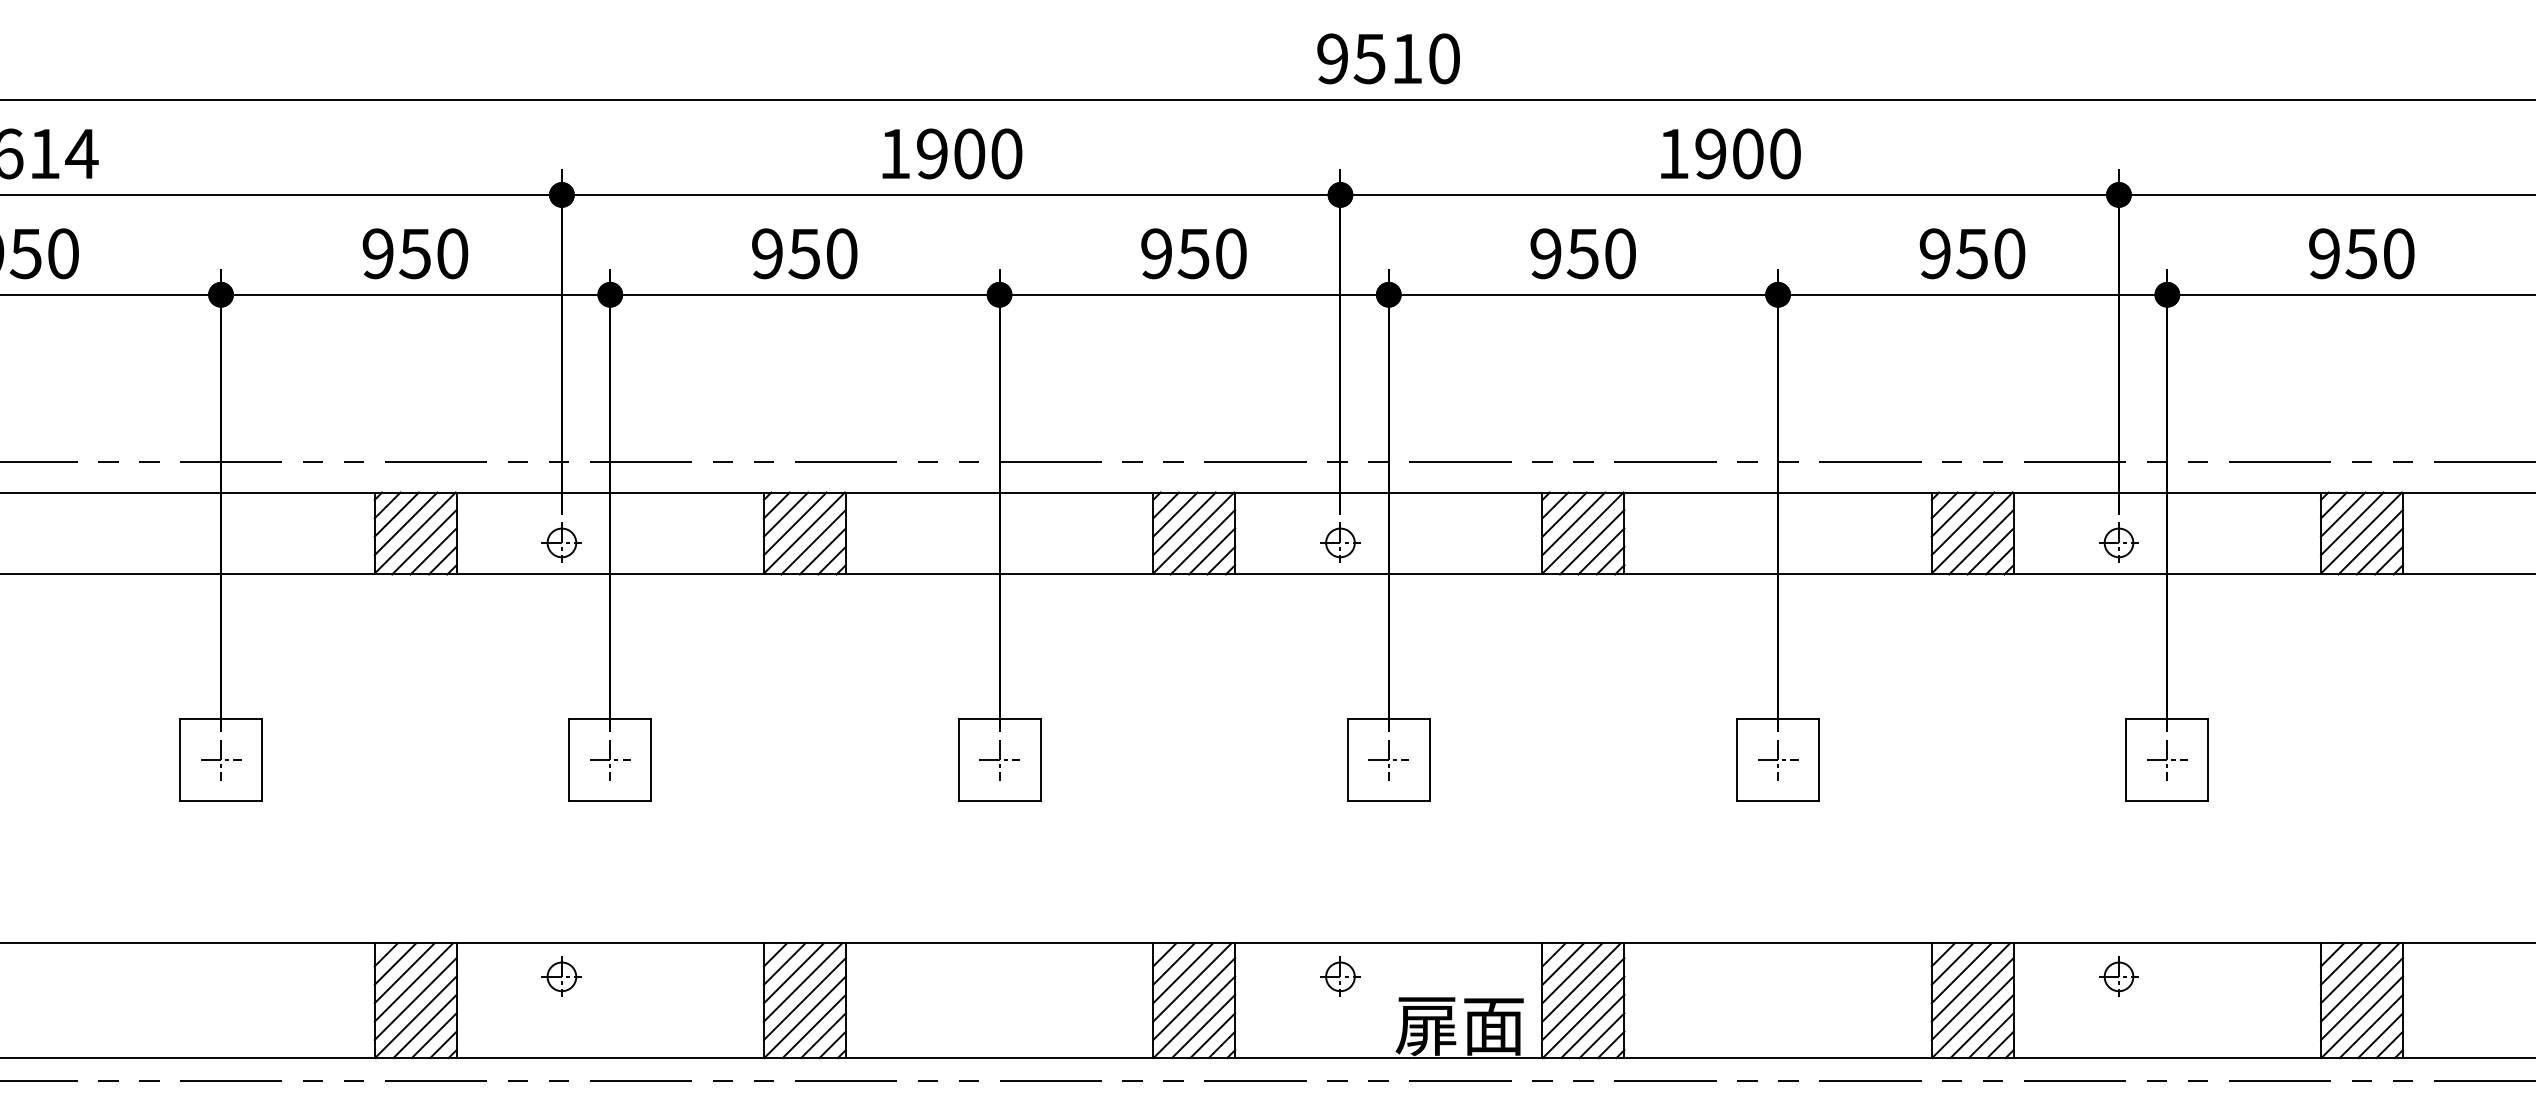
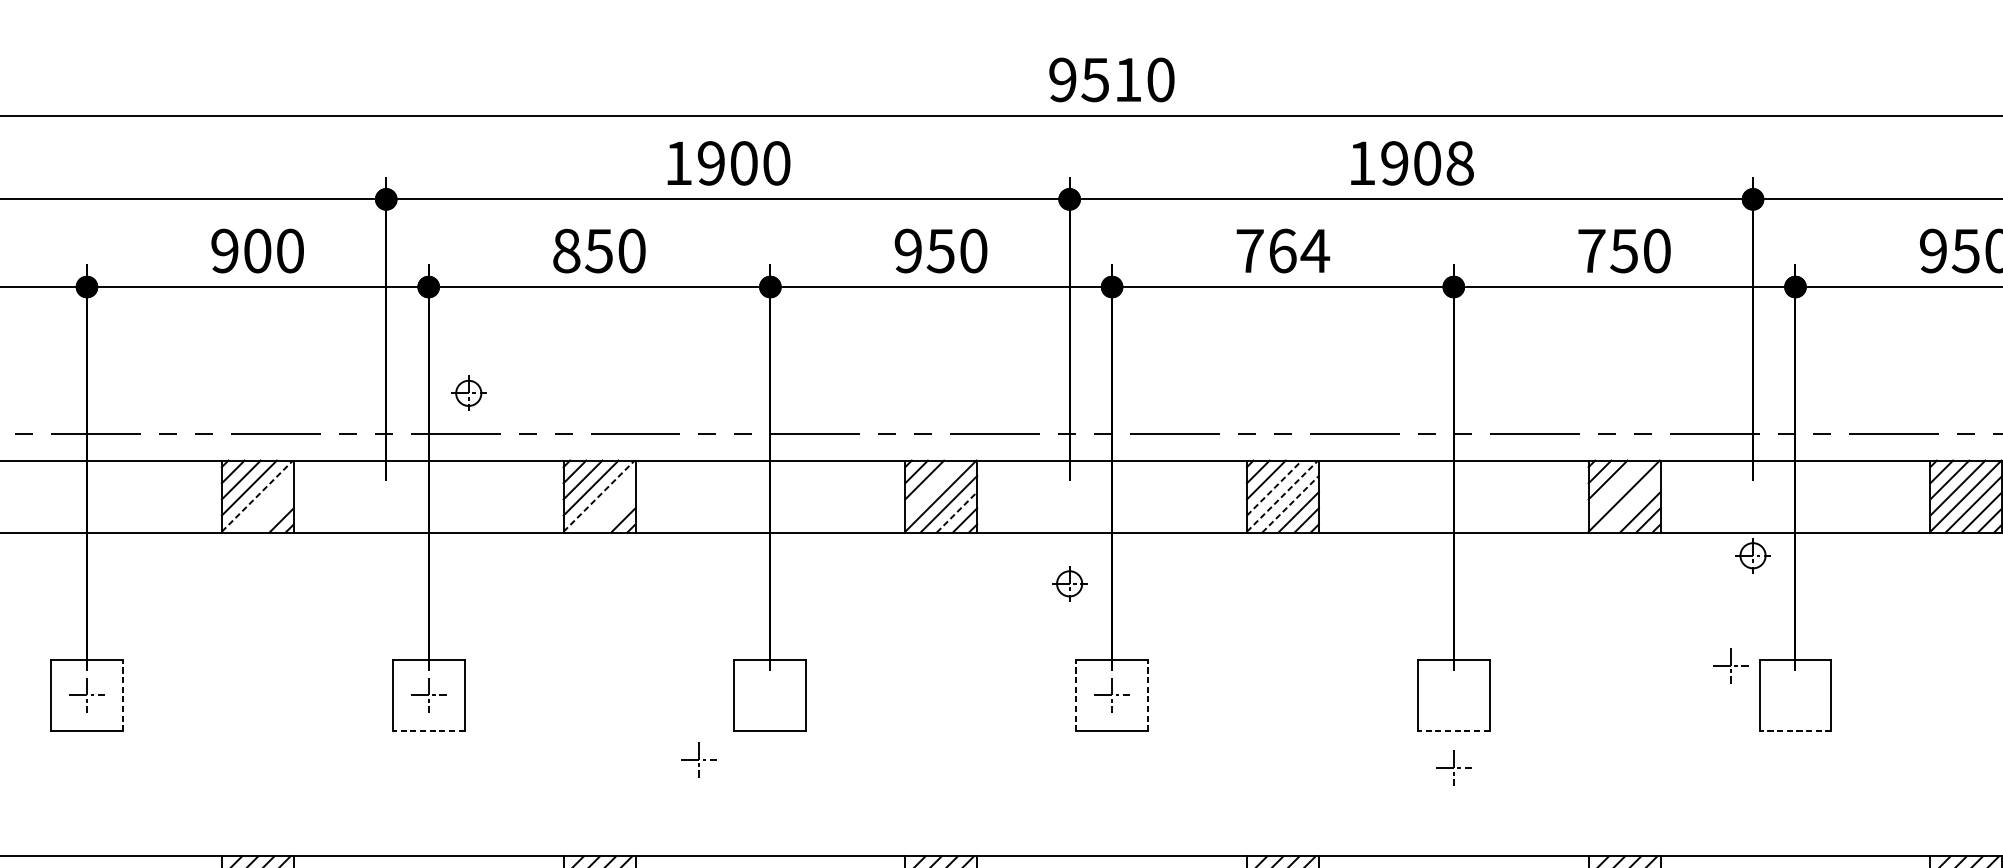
text: (1785, 153) -> (1460, 163), 1900 -> 1908
text: (414, 253) -> (256, 250), 950 -> 900
text: (767, 253) -> (566, 250), 950 -> 850
text: (1583, 253) -> (1282, 250), 950 -> 764
text: (1934, 253) -> (1591, 250), 950 -> 750
line: (1184, 523) -> (932, 487), removed
line: (1574, 523) -> (1275, 487), solid -> dashed
line: (1962, 523) -> (1615, 487), removed
line: (415, 532) -> (257, 495), solid -> dashed
line: (804, 532) -> (599, 495), solid -> dashed
line: (1583, 532) -> (1282, 495), solid -> dashed
line: (424, 542) -> (265, 504), removed
part: (561, 542) -> (468, 392), moved
line: (813, 542) -> (607, 504), removed
part: (1340, 542) -> (1069, 583), moved
line: (1592, 542) -> (1290, 504), solid -> dashed
line: (1981, 542) -> (1632, 504), removed
part: (2118, 542) -> (1752, 555), moved
line: (433, 551) -> (273, 512), removed
line: (822, 551) -> (614, 512), removed
line: (1212, 551) -> (957, 512), solid -> dashed
line: (262, 760) -> (123, 695), solid -> dashed
part: (999, 760) -> (699, 759), moved
line: (1347, 760) -> (1075, 695), solid -> dashed
line: (1429, 760) -> (1147, 695), solid -> dashed
part: (1778, 760) -> (1454, 768), moved
part: (2167, 760) -> (1730, 665), moved
line: (610, 801) -> (428, 731), solid -> dashed
line: (1778, 801) -> (1454, 731), solid -> dashed
line: (2167, 801) -> (1795, 731), solid -> dashed

